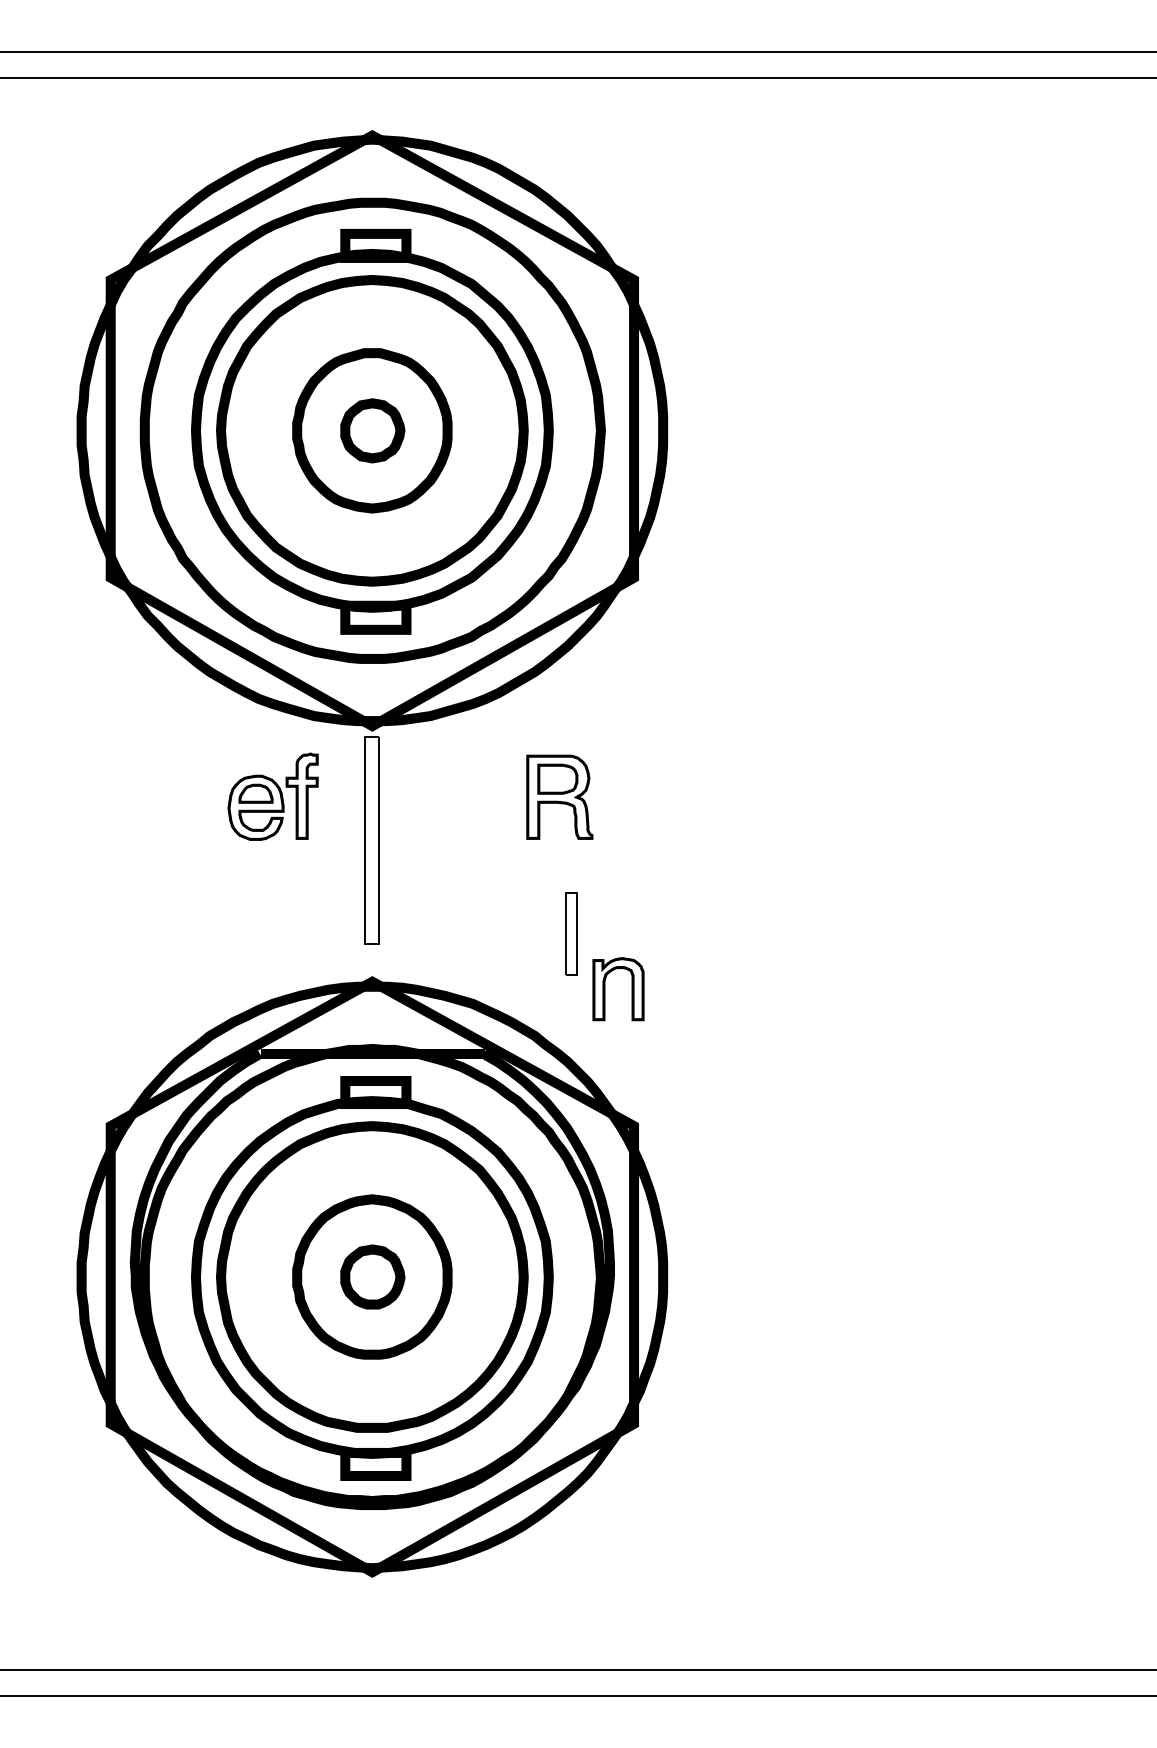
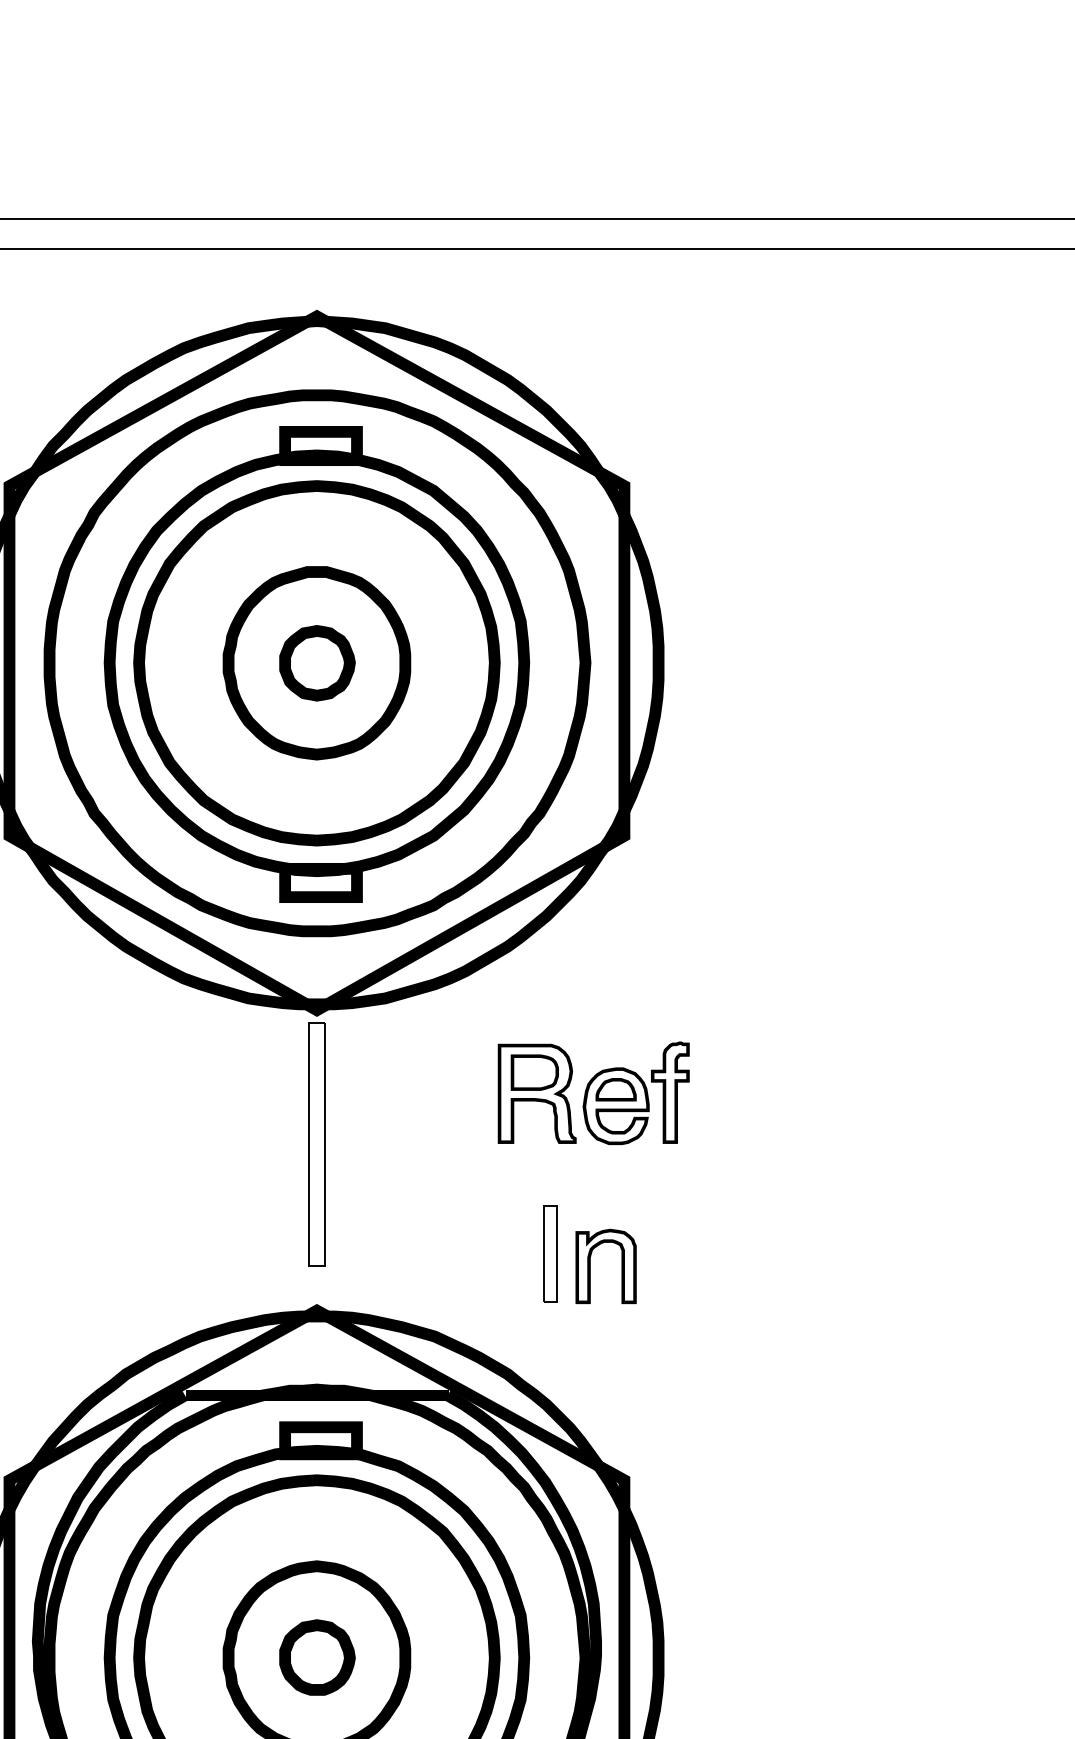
part: (272, 796) -> (635, 1092), moved
part: (605, 989) -> (590, 1266), moved

